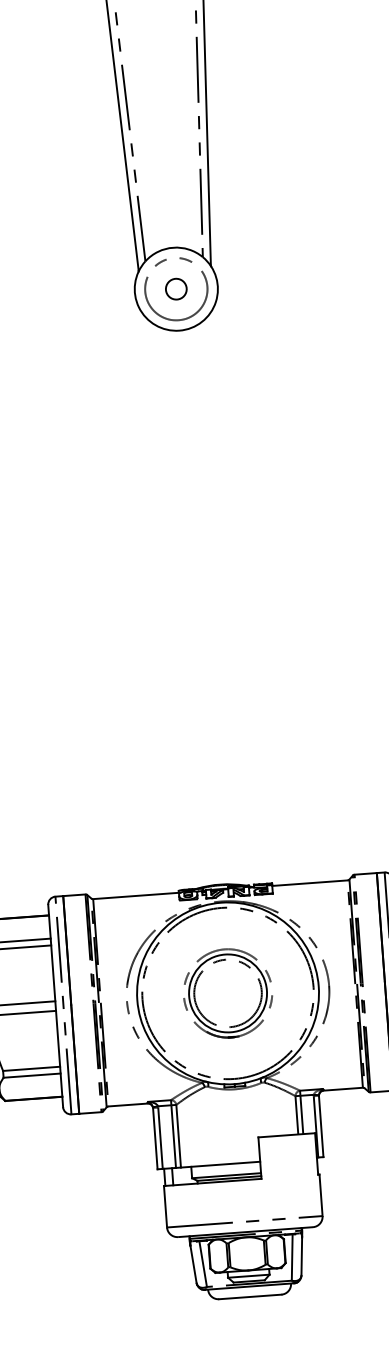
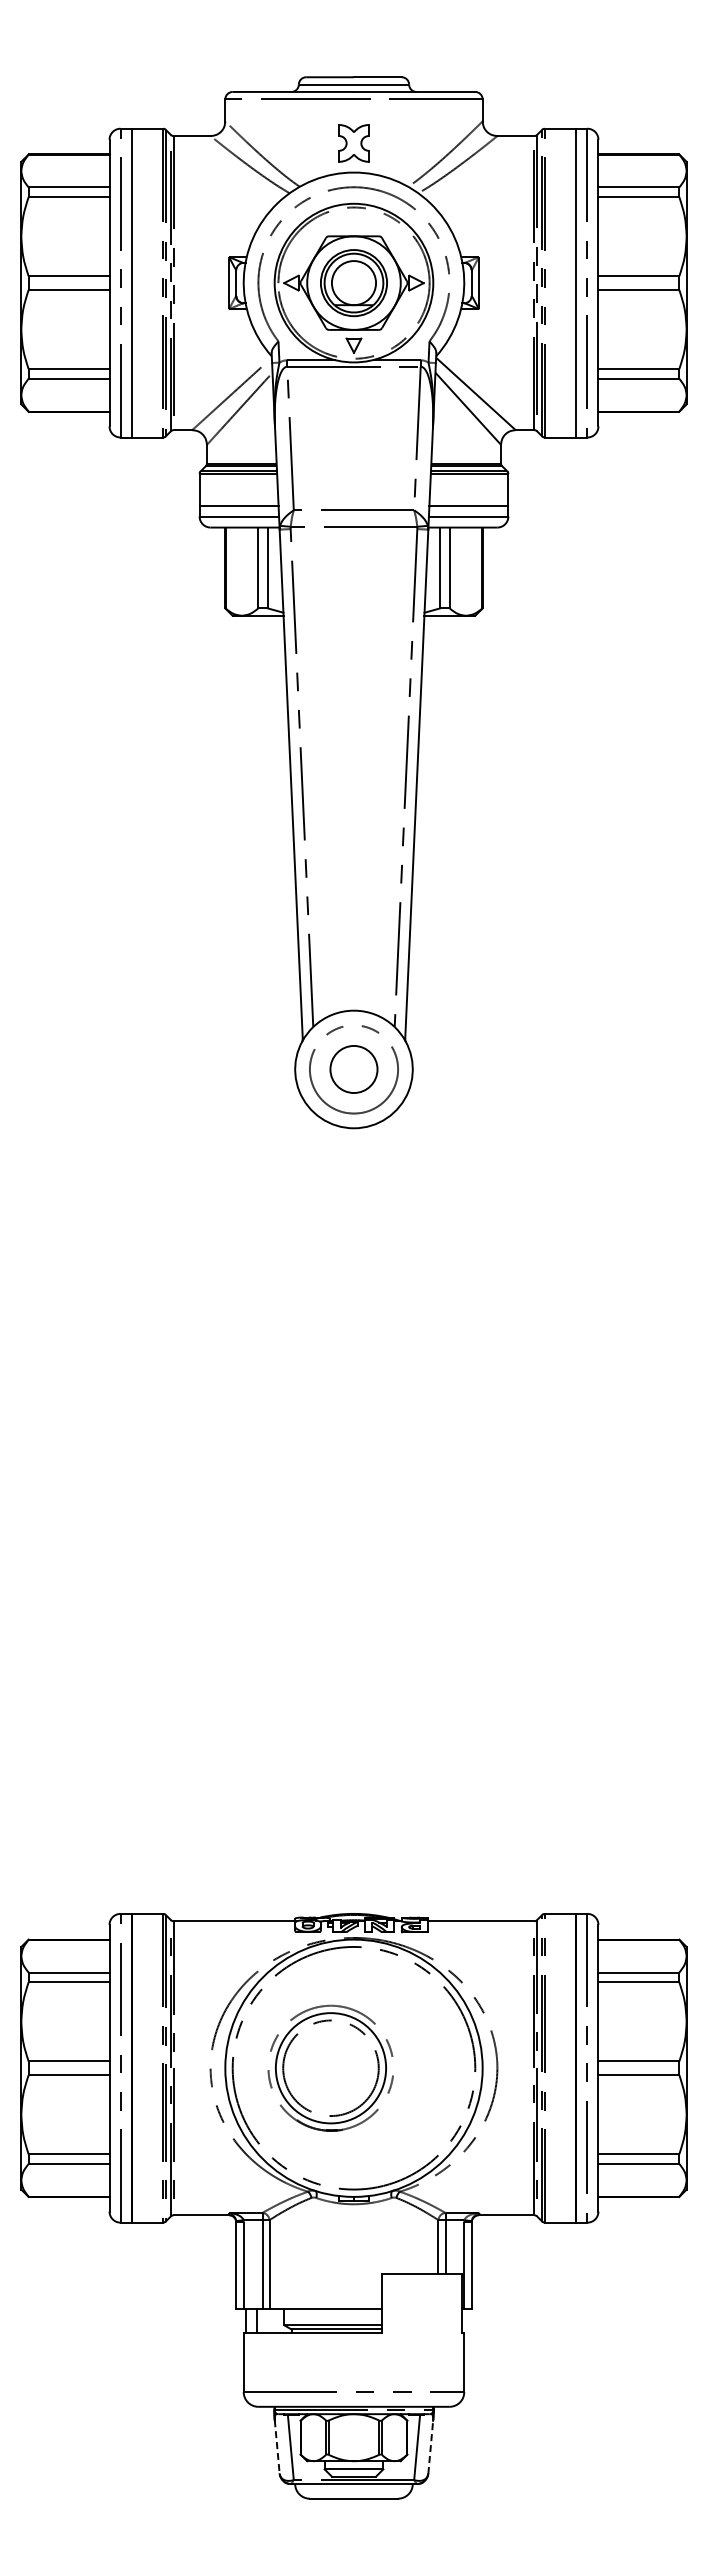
circle: (175, 289) -> (353, 1069), size x1.6
part: (227, 992) -> (330, 2067), moved
line: (301, 1256) -> (430, 2446), solid -> dashed
line: (193, 1264) -> (277, 2447), solid -> dashed

